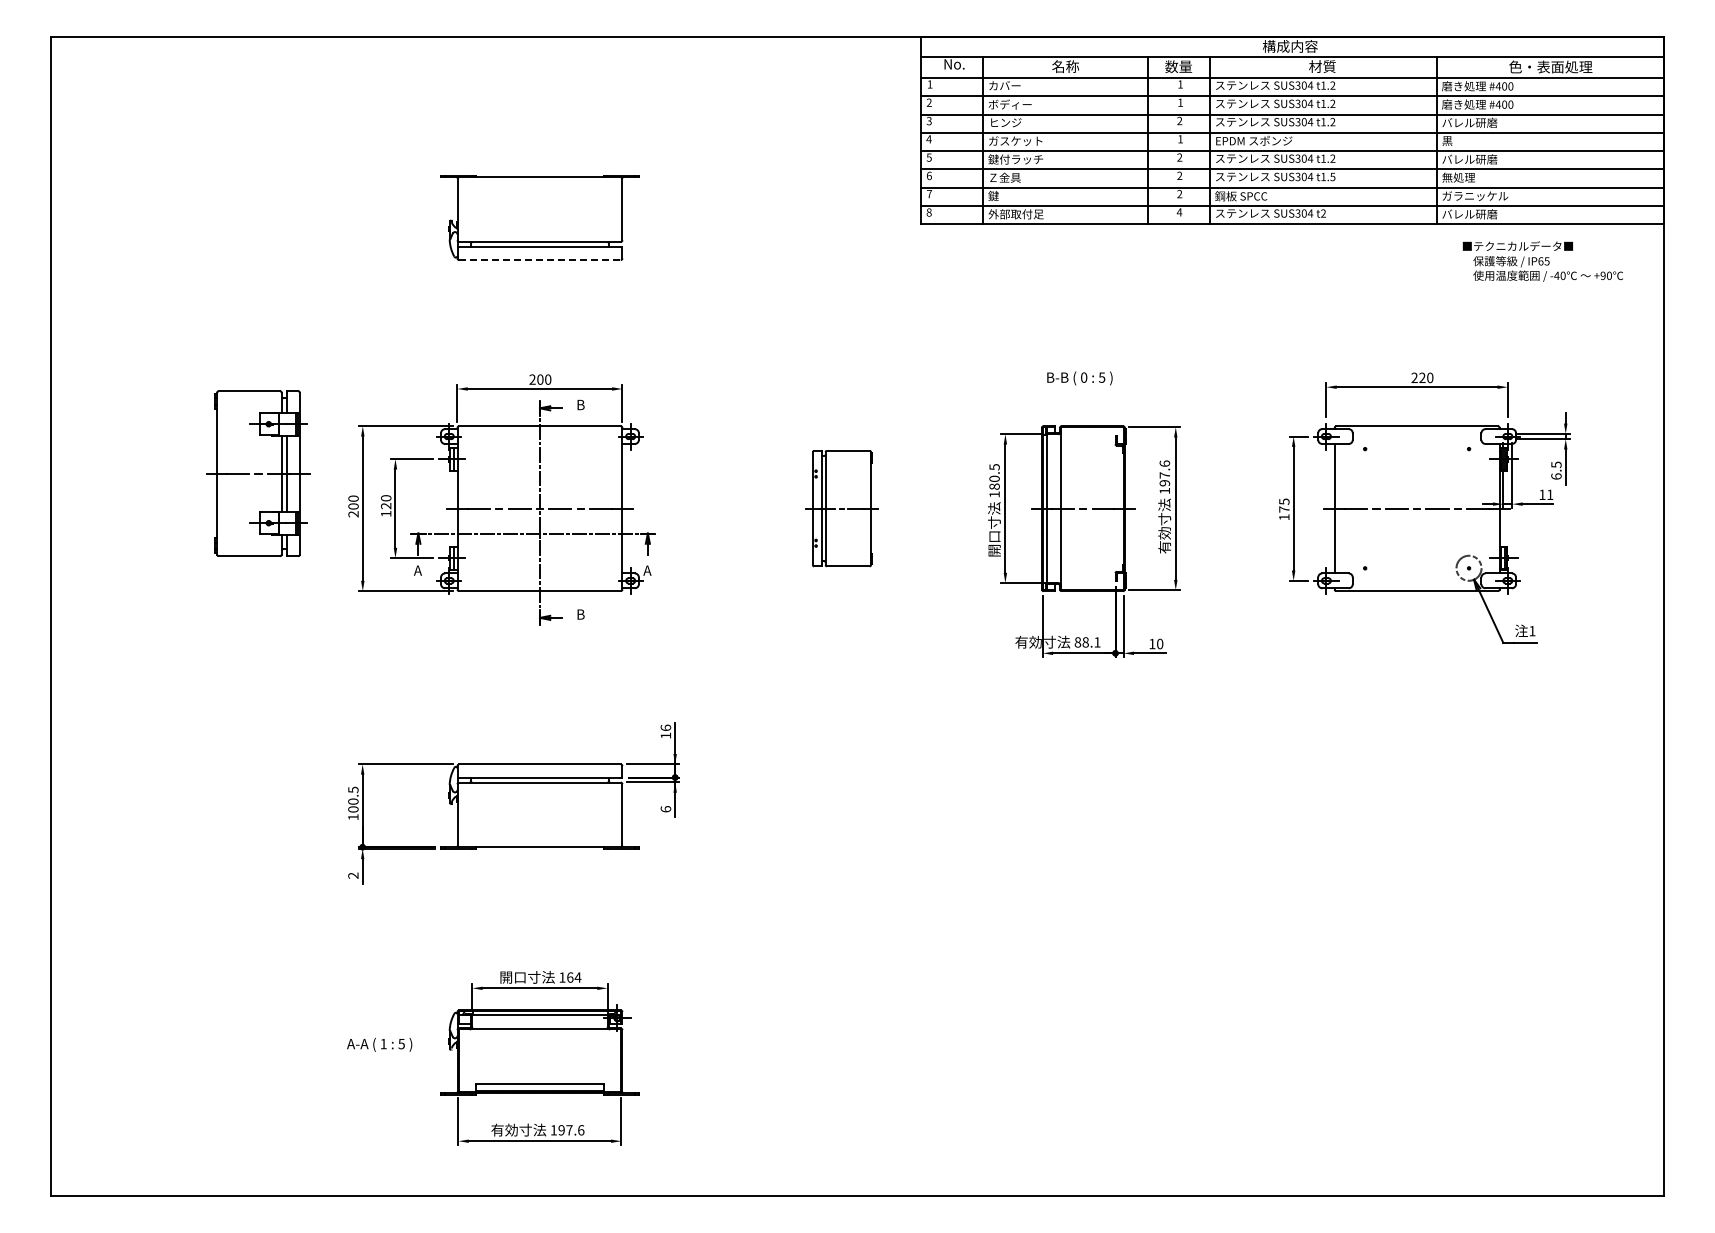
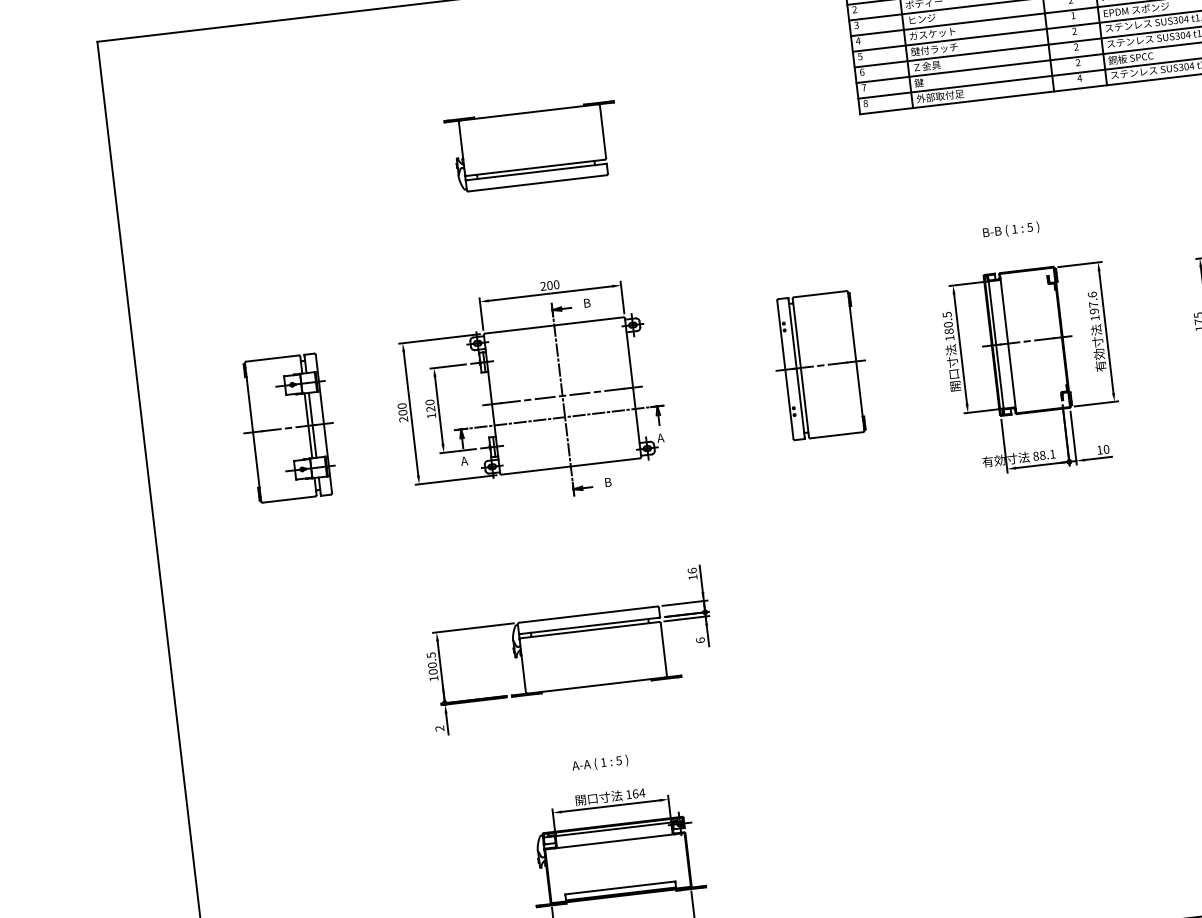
line: (539, 260) -> (537, 183), dashed -> solid
text: (1084, 377) -> (1015, 229), 0 -> 1
part: (258, 473) -> (288, 427), moved
part: (841, 508) -> (820, 365), size x1.43
text: (379, 1044) -> (600, 763), moved

